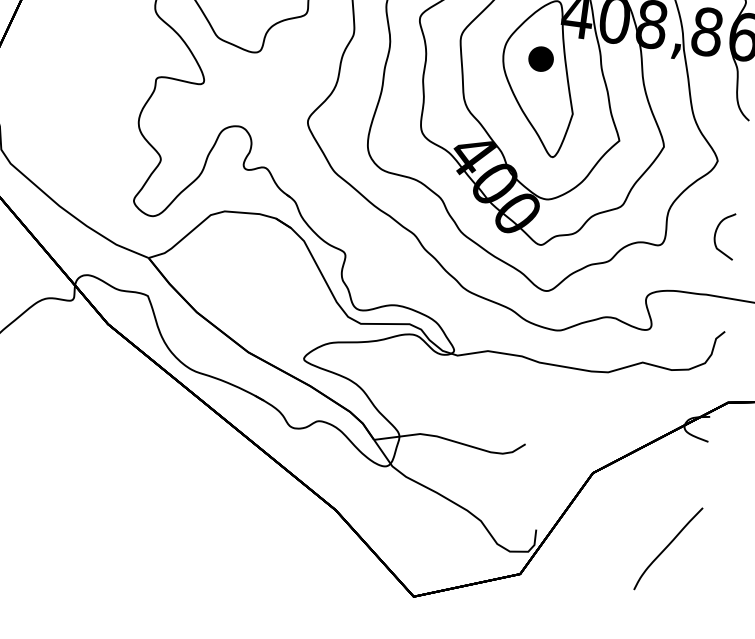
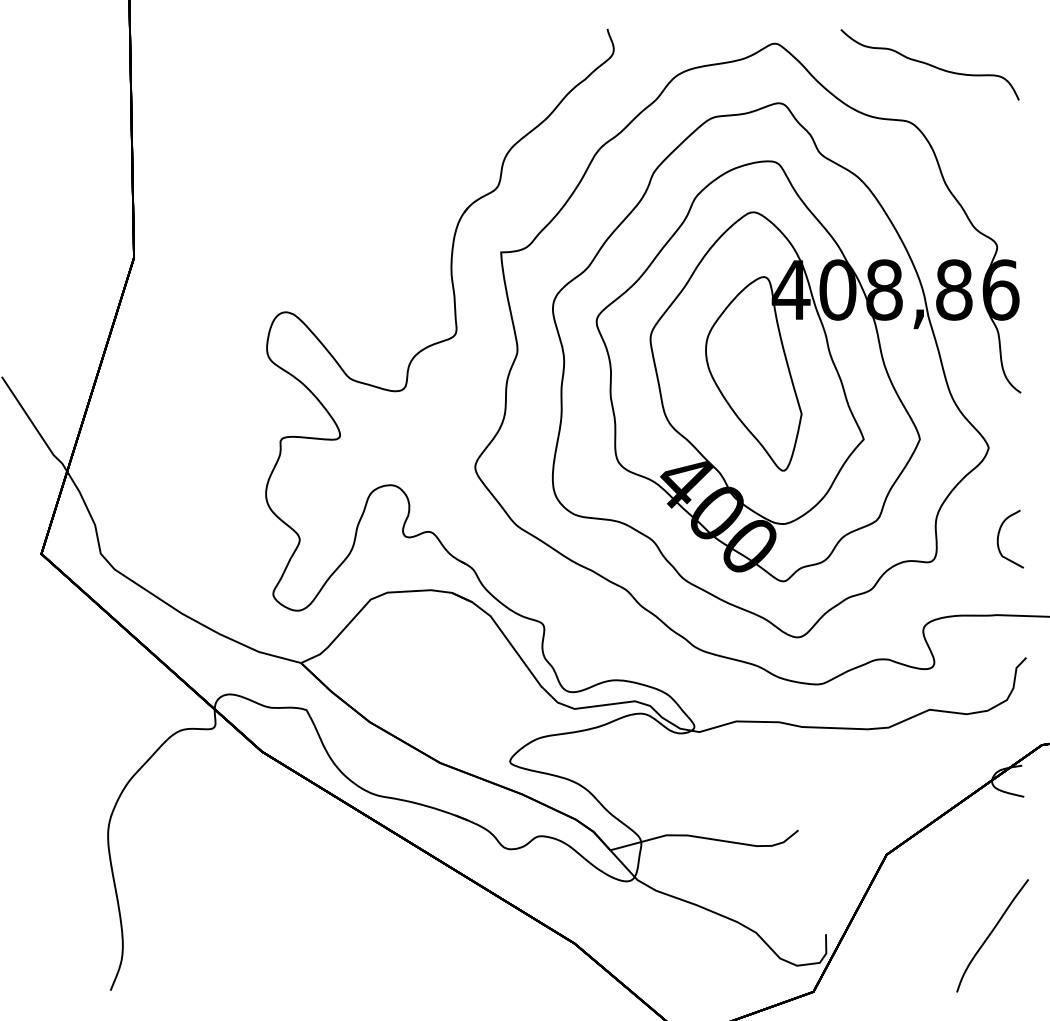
part: (541, 59) -> (753, 351), removed

